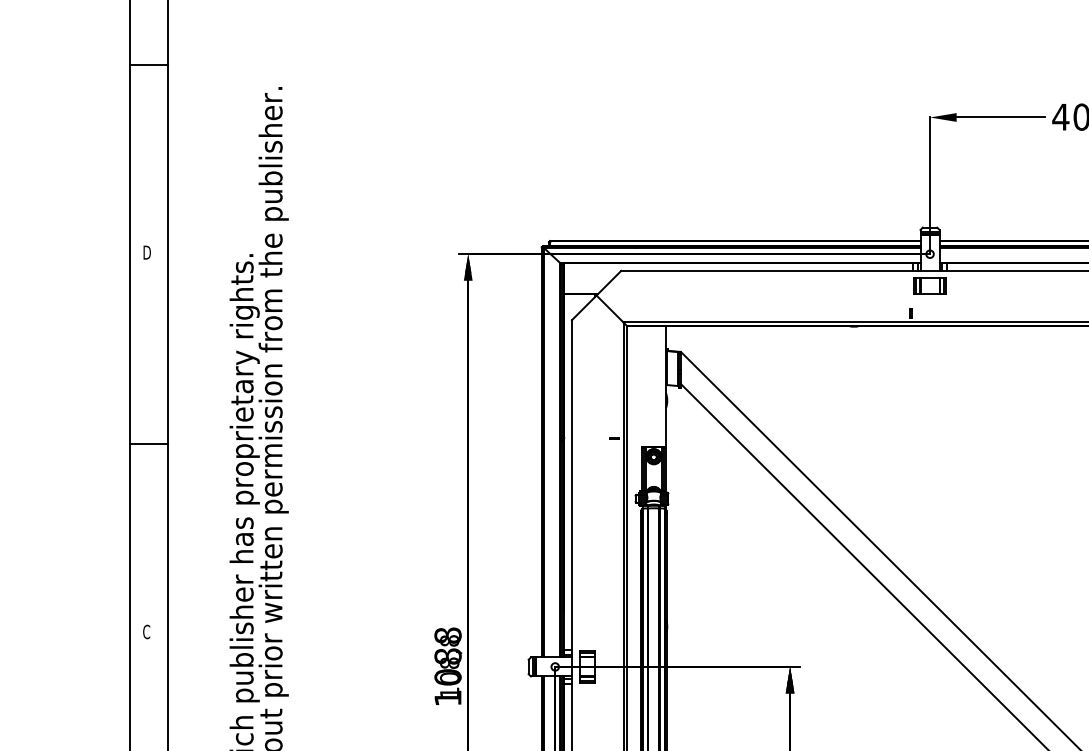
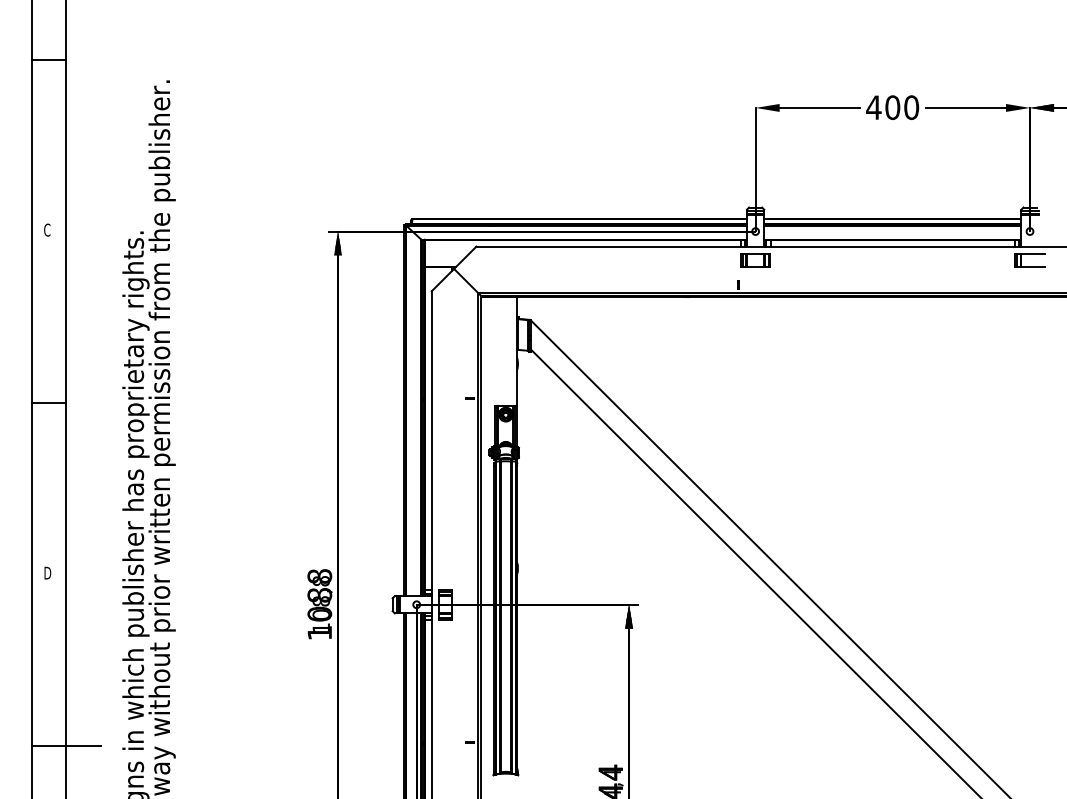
text: (146, 251) -> (47, 229), D -> C
text: (146, 631) -> (47, 572), C -> D

